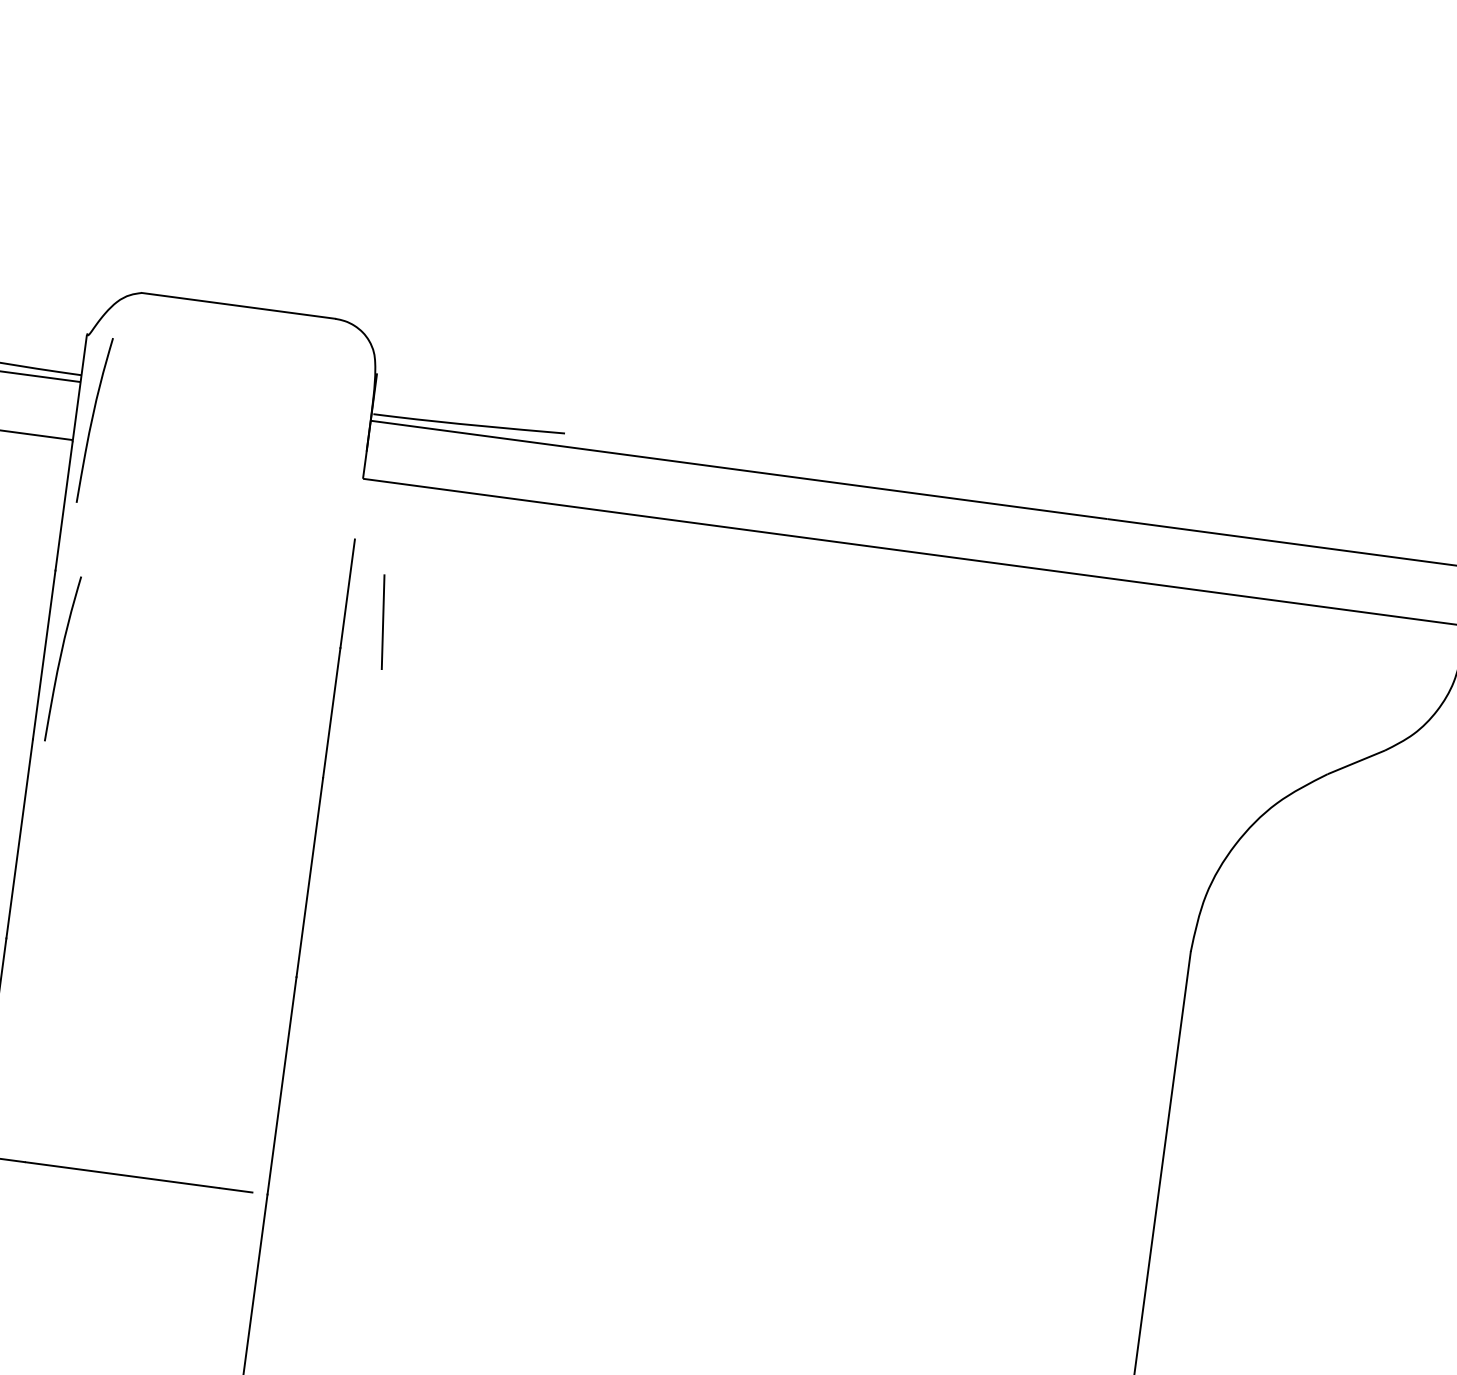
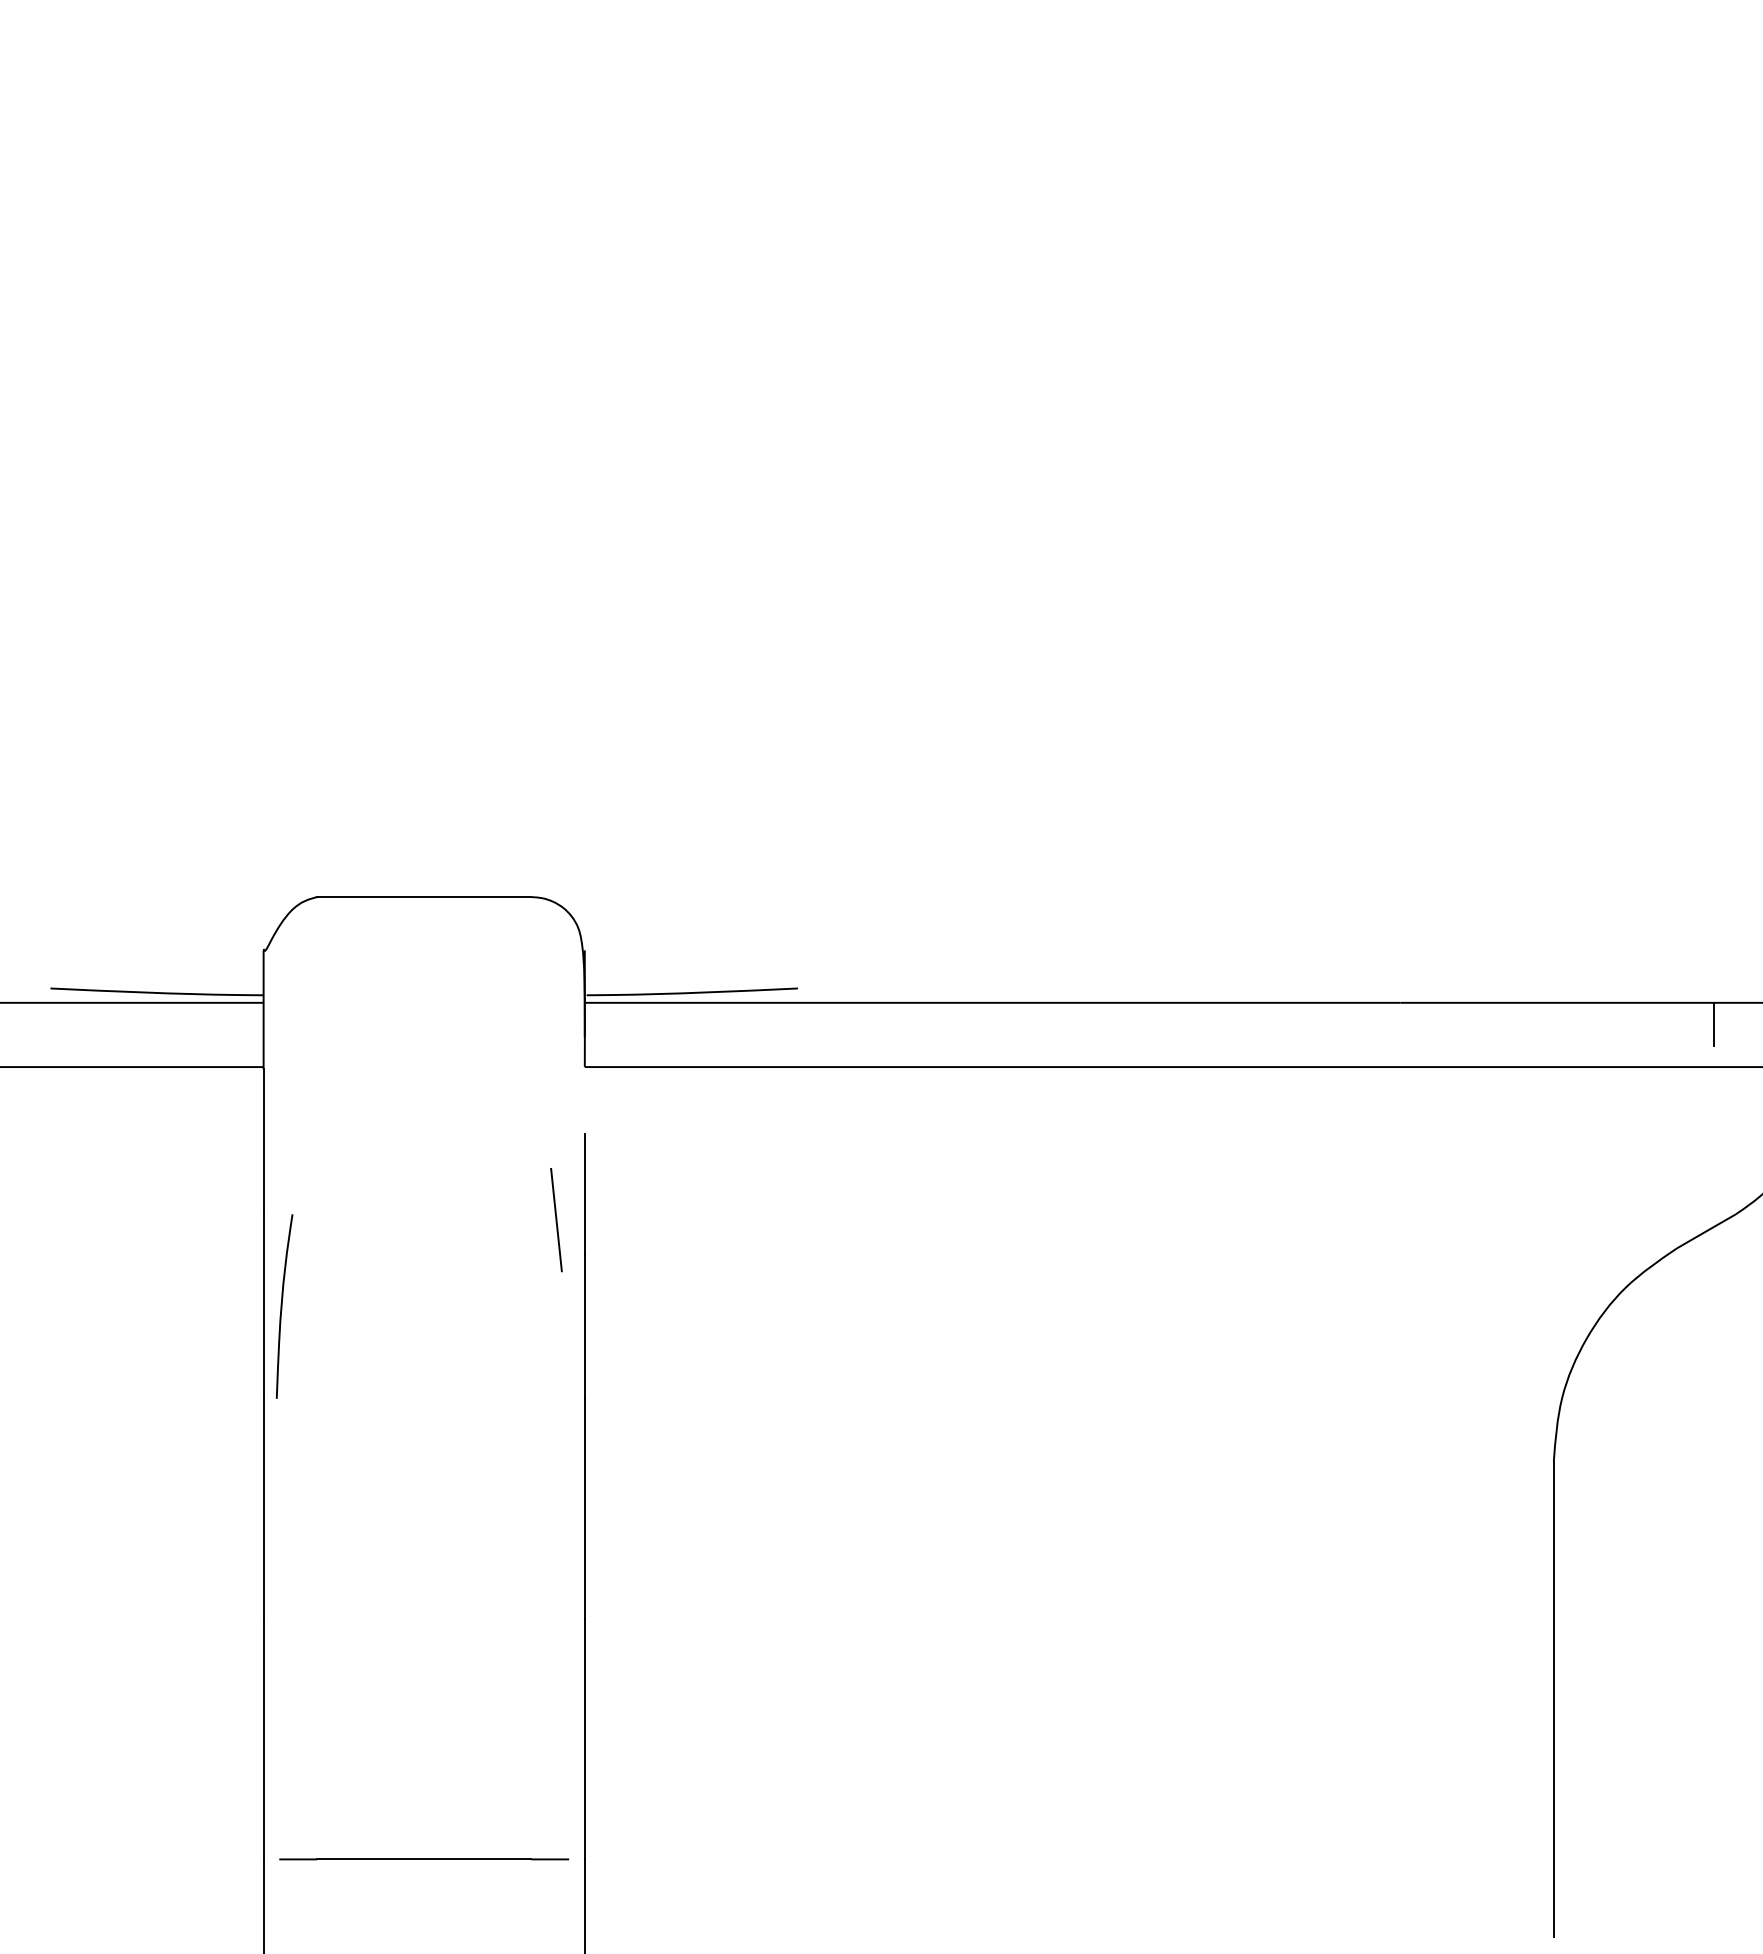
curve: (92, 420) -> (282, 1042), removed
line: (1388, 575) -> (1714, 1023), added
line: (383, 622) -> (556, 1220), moved

